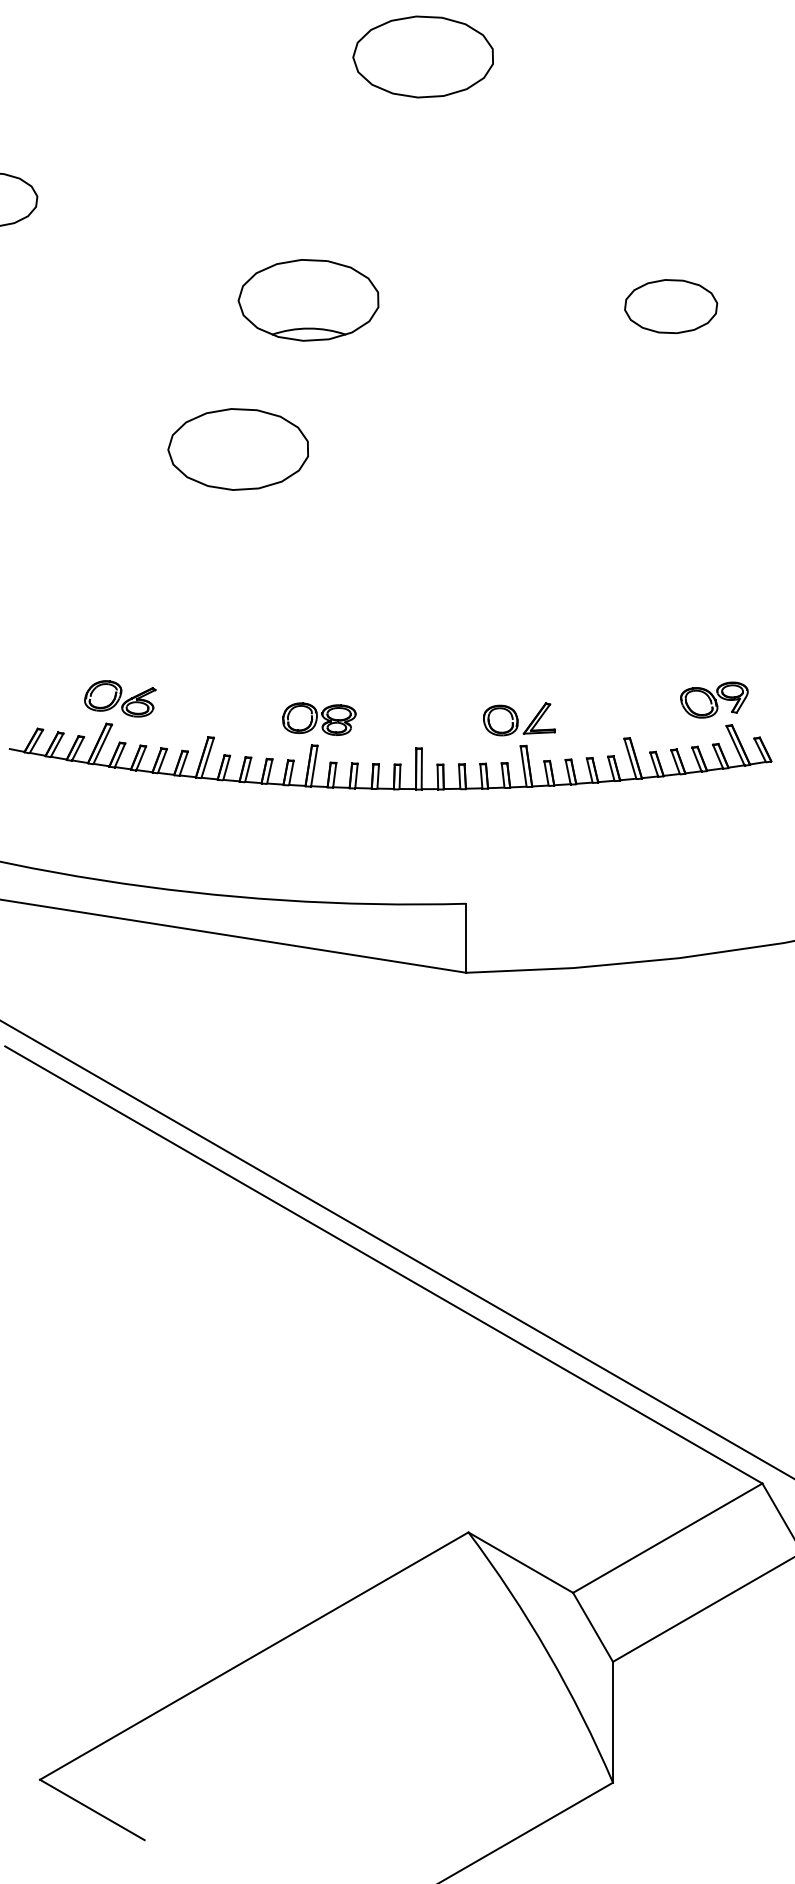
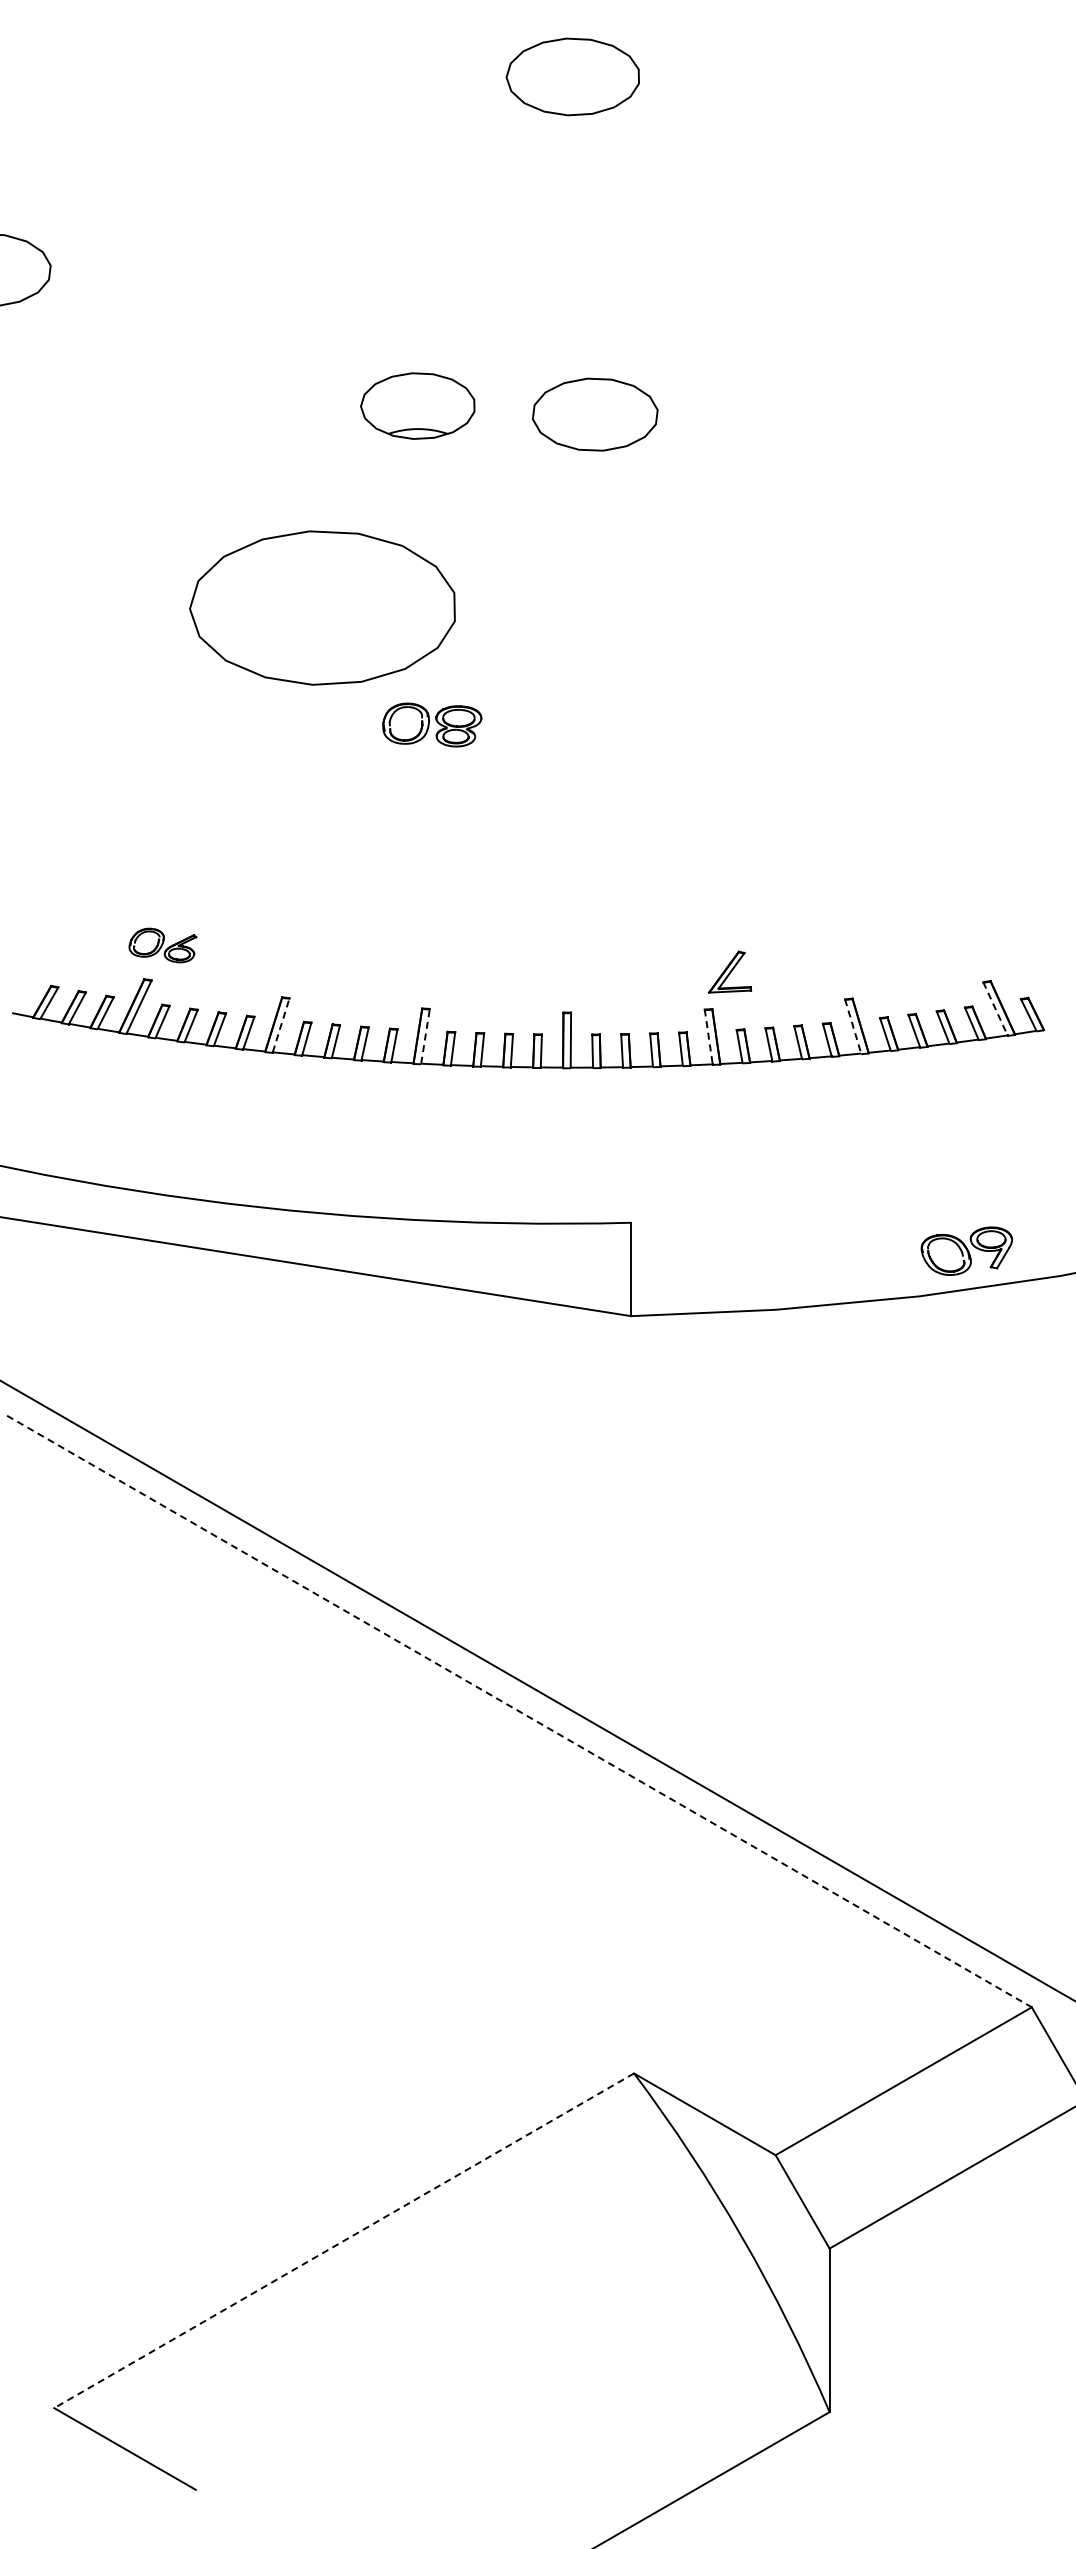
part: (422, 56) -> (572, 76), size x0.7
part: (308, 299) -> (417, 405), size x0.6
part: (671, 306) -> (595, 414), moved
part: (238, 449) -> (322, 607), size x1.4
part: (120, 698) -> (162, 945), size x0.7
part: (714, 699) -> (966, 1250), moved
part: (319, 718) -> (432, 724), moved
part: (500, 720) -> (677, 974), removed
line: (735, 746) -> (995, 1009), solid -> dashed
line: (207, 757) -> (281, 1024), solid -> dashed
line: (630, 758) -> (853, 1026), solid -> dashed
line: (314, 766) -> (425, 1036), solid -> dashed
line: (523, 766) -> (708, 1036), solid -> dashed
line: (383, 1264) -> (519, 1711), solid -> dashed
line: (254, 1655) -> (344, 2240), solid -> dashed

